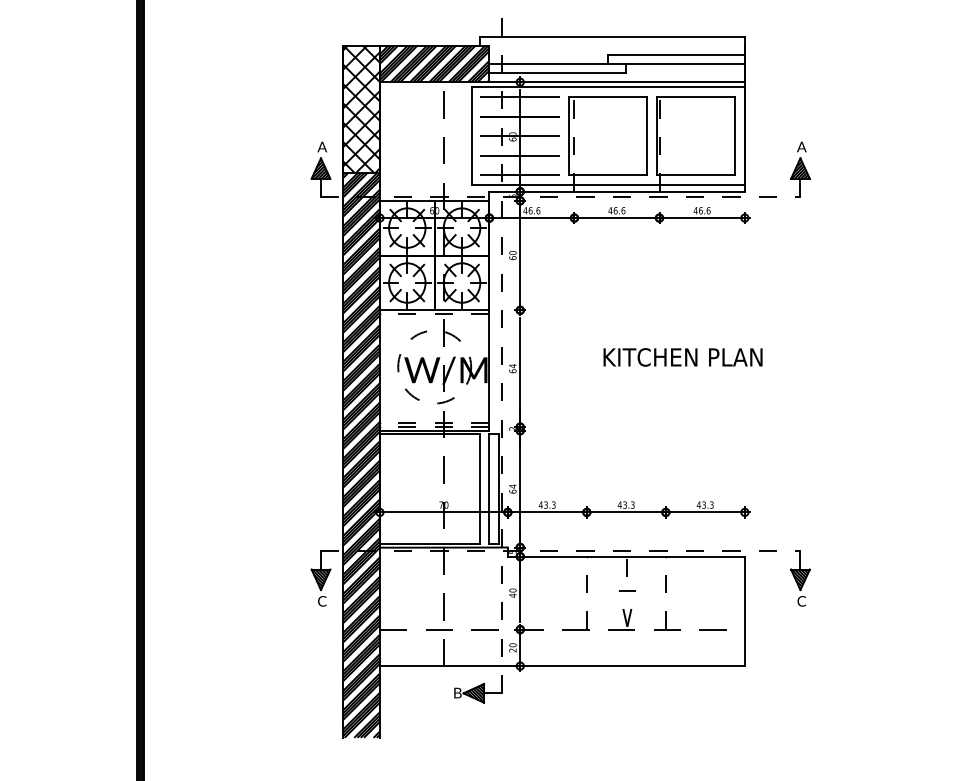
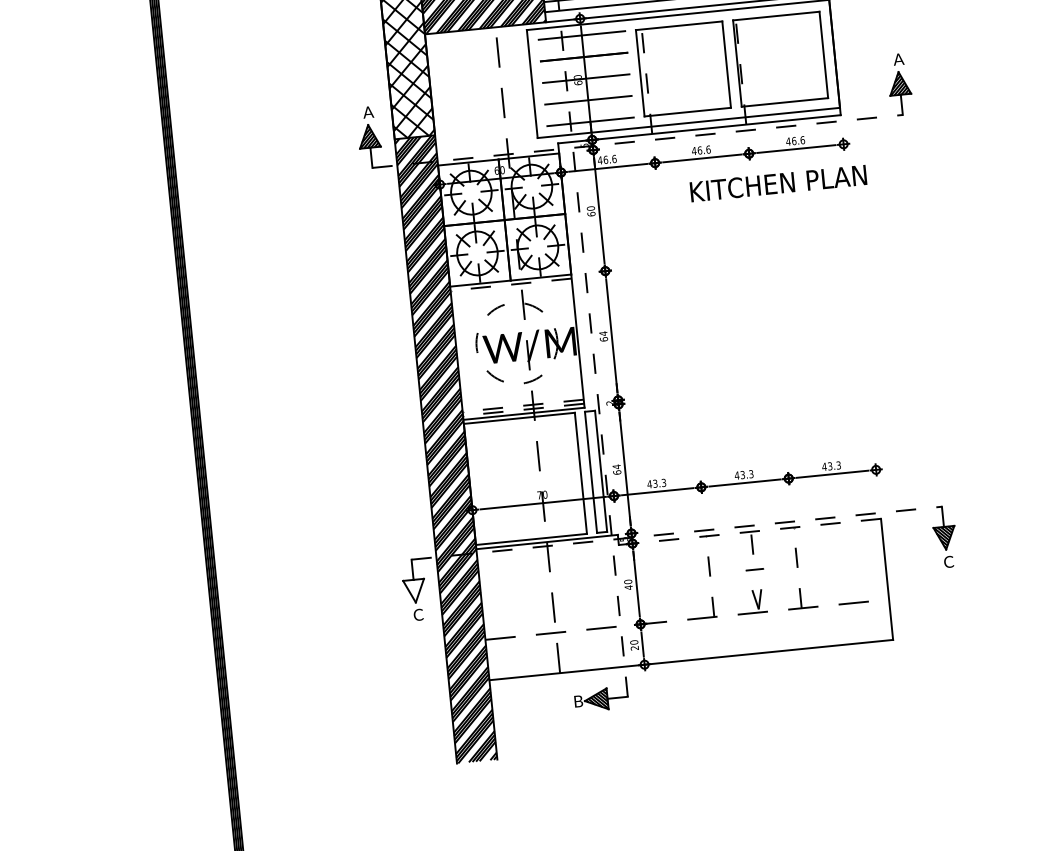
text: (682, 357) -> (777, 183), moved
line: (626, 556) -> (750, 531), solid -> dashed
hatch: (320, 578) -> (414, 589), removed

